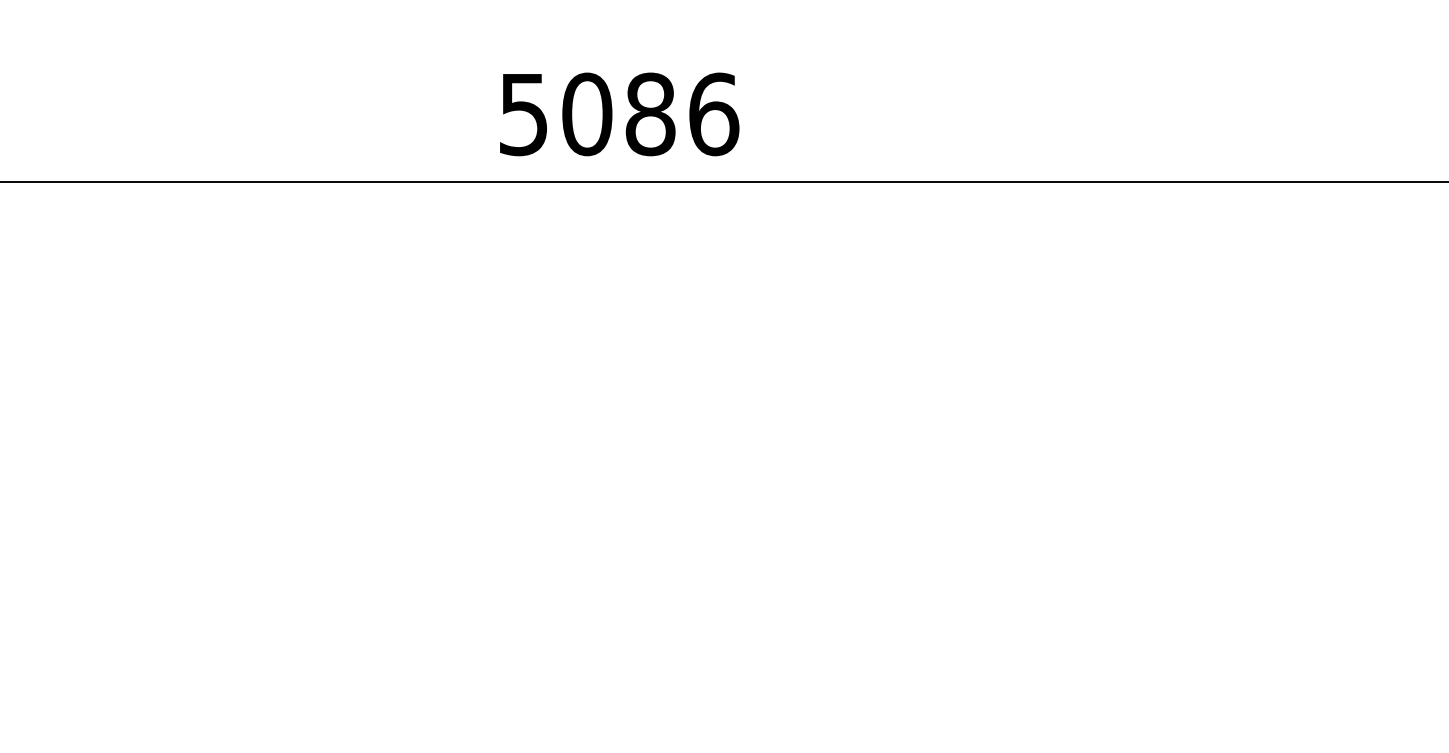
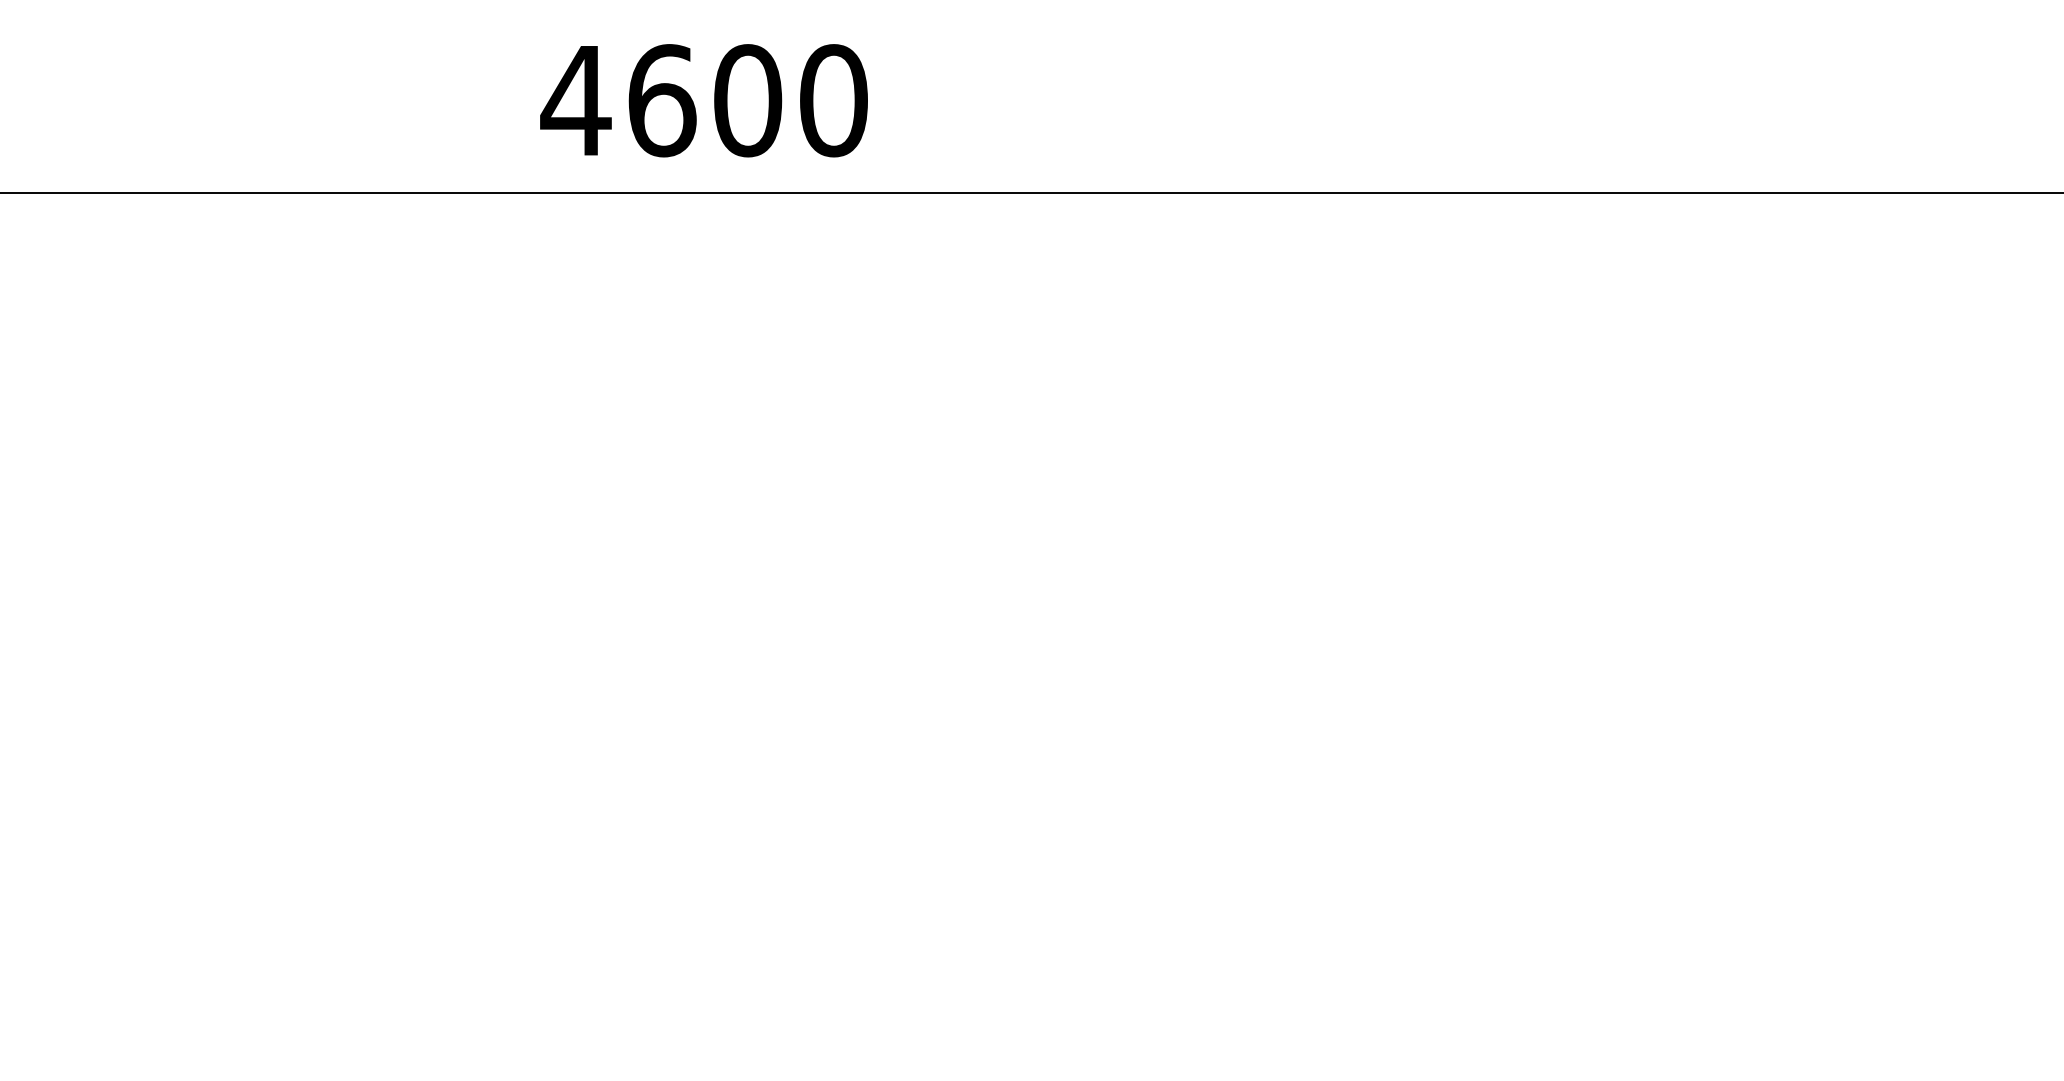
text: (618, 114) -> (704, 100), 5086 -> 4600

